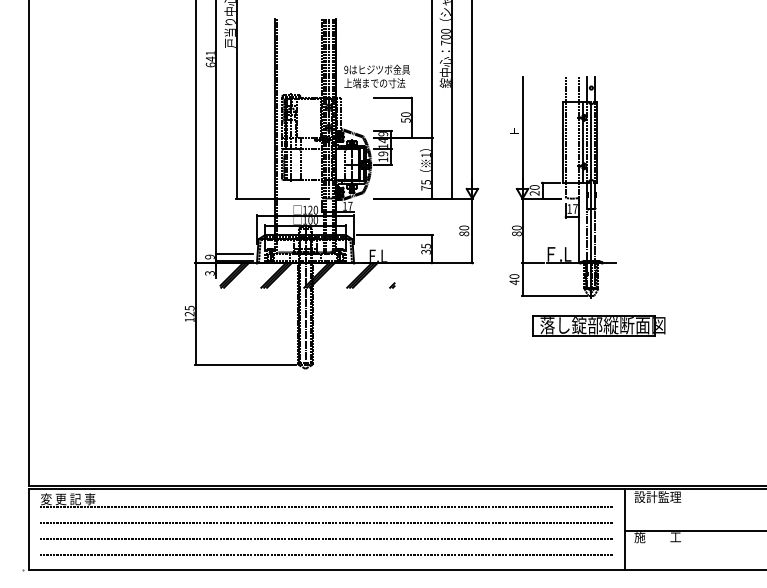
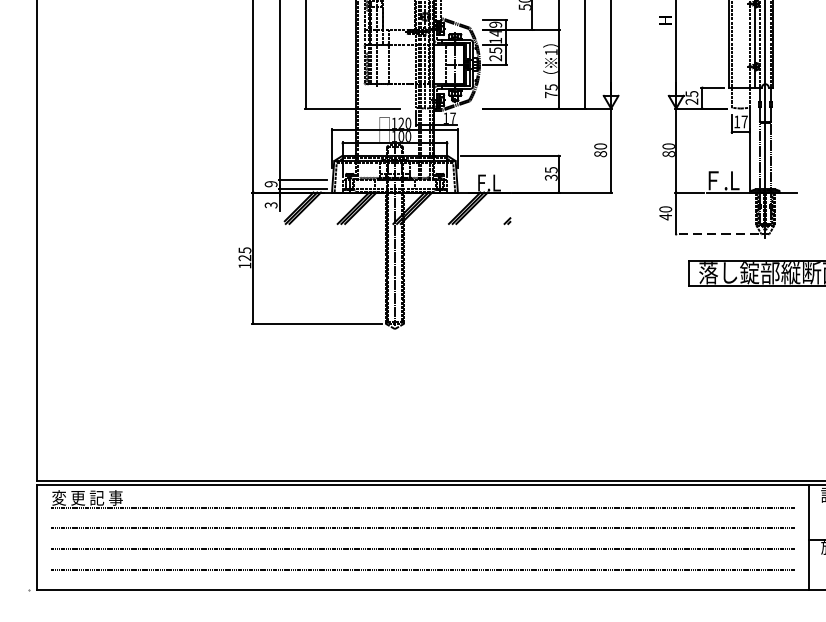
text: (383, 156) -> (496, 53), 19 -> 25
text: (534, 187) -> (691, 94), 20 -> 25
line: (553, 295) -> (716, 233), solid -> dashed

